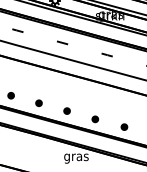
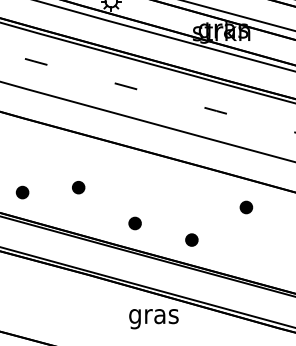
part: (38, 102) -> (77, 186), moved
part: (124, 126) -> (246, 206), moved

